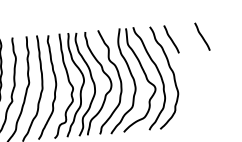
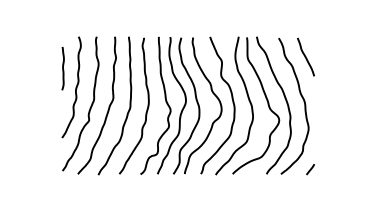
curve: (202, 36) -> (346, 56), removed
curve: (182, 123) -> (310, 169), added

